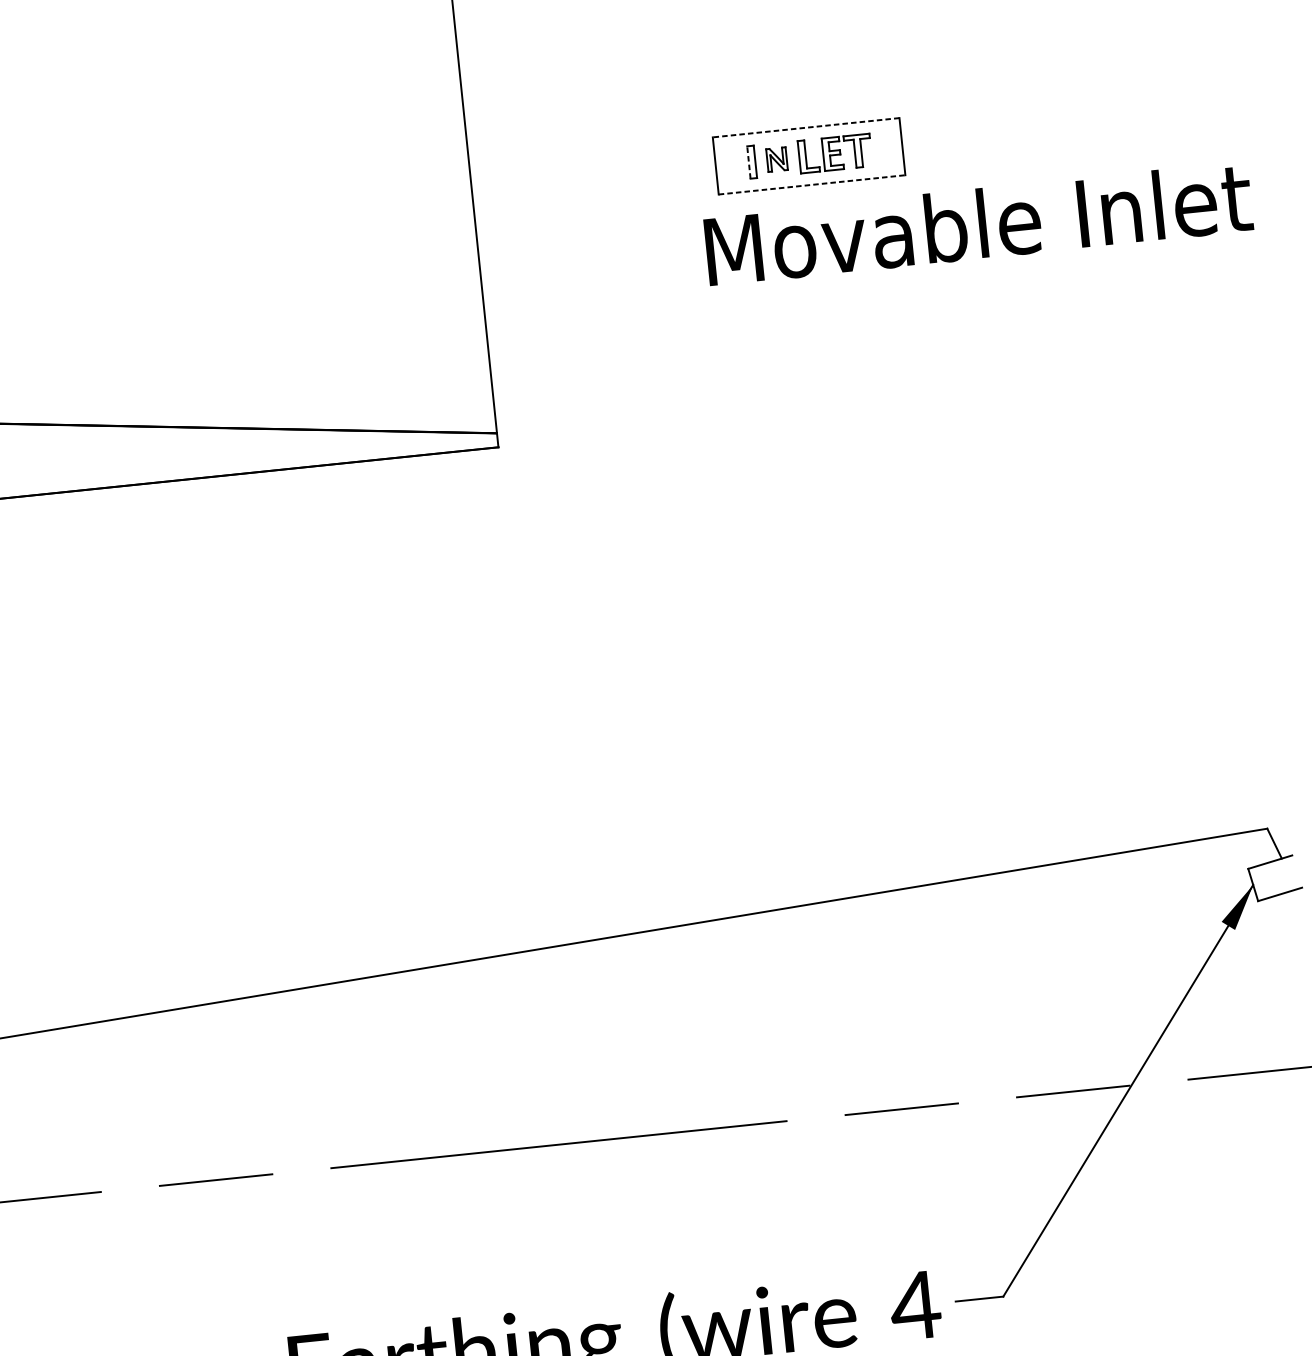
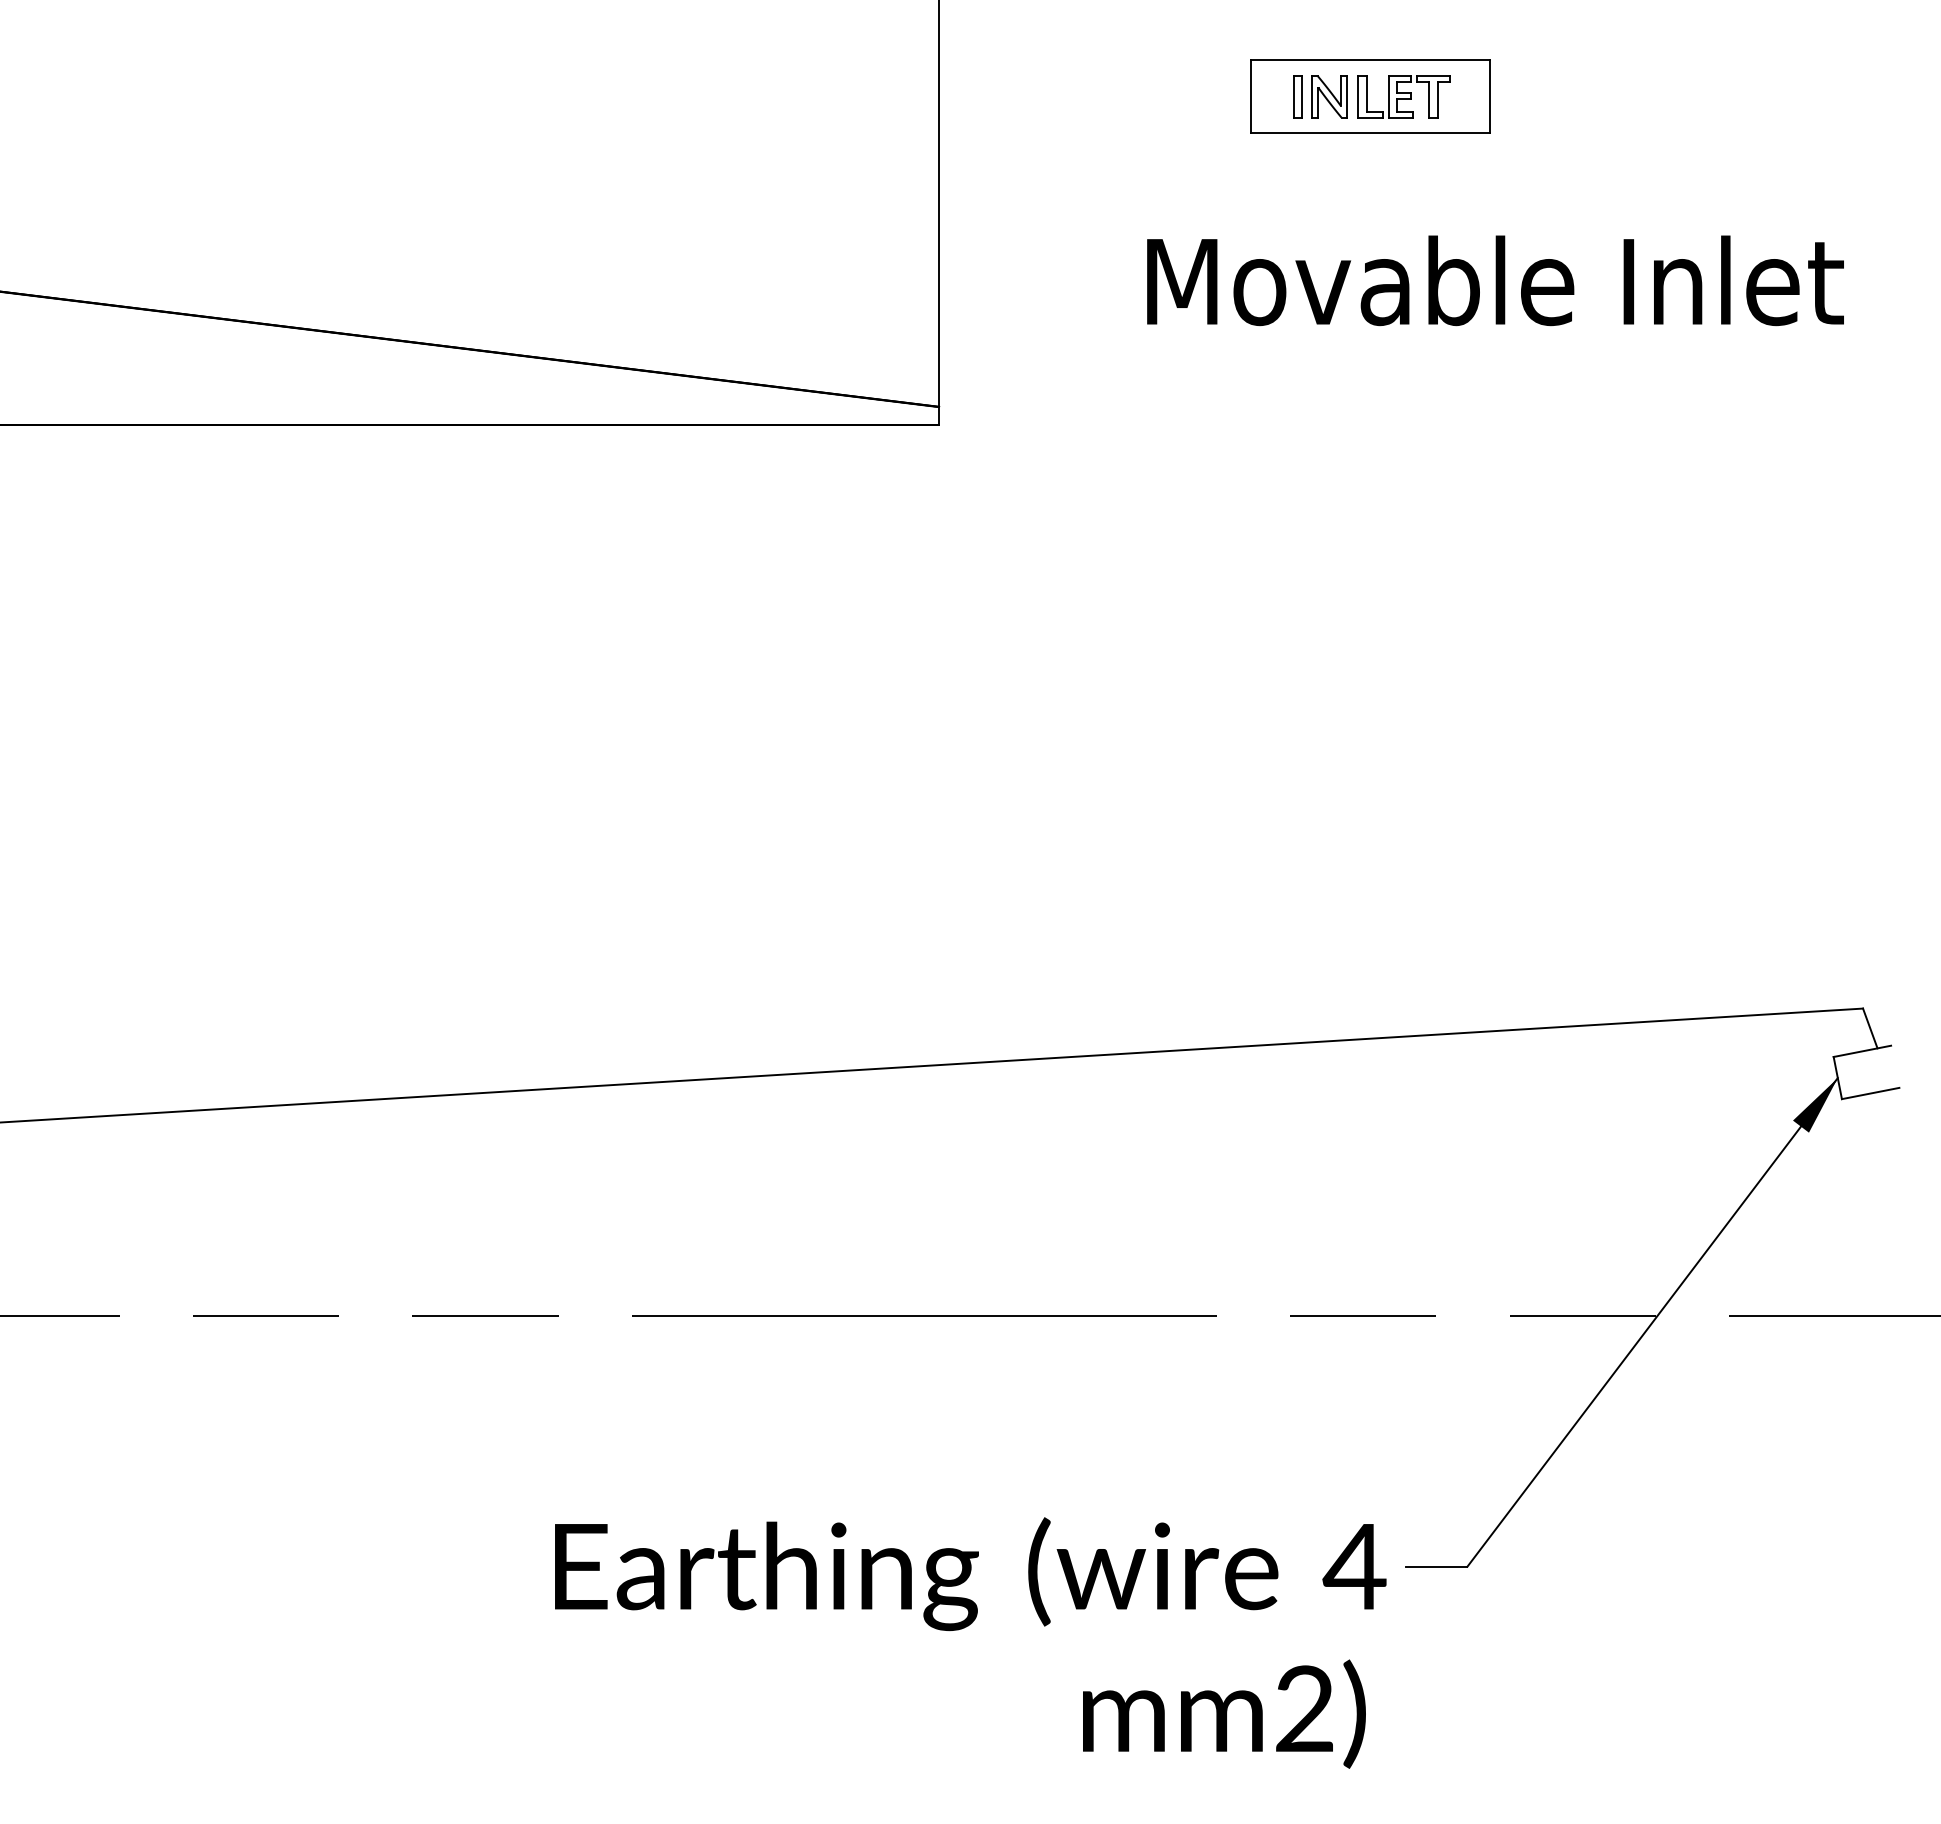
line: (806, 127) -> (1370, 60), dashed -> solid
part: (776, 159) -> (1329, 96), size x1.43
line: (748, 162) -> (1293, 96), dashed -> solid
line: (812, 184) -> (1371, 133), dashed -> solid
text: (978, 223) -> (1495, 280), moved

